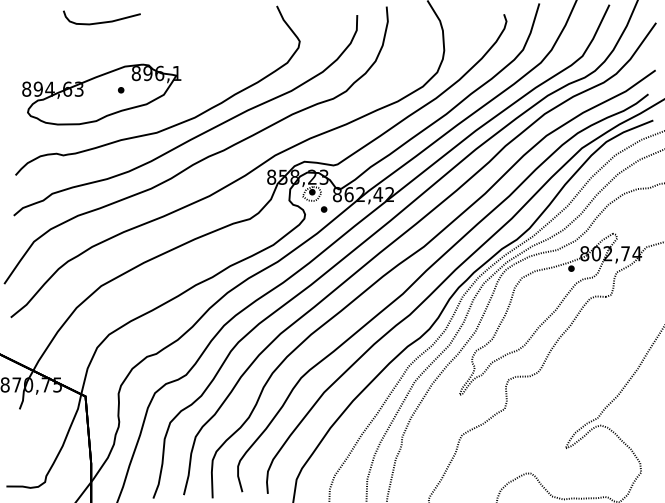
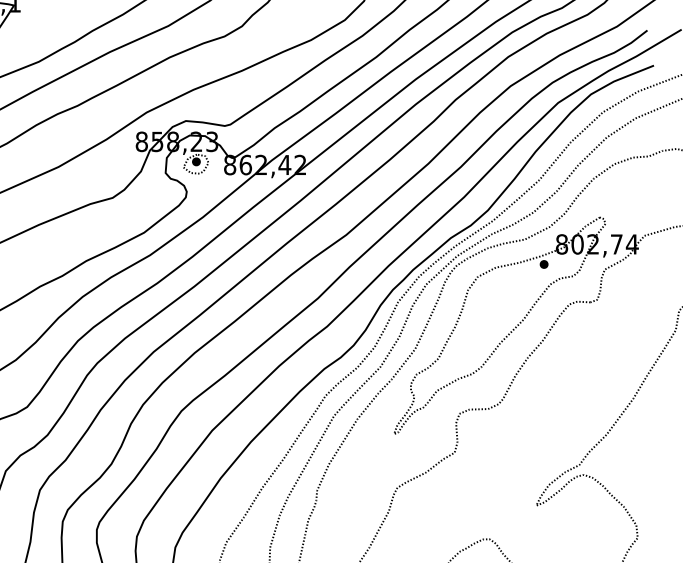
part: (323, 209) -> (211, 185), removed

